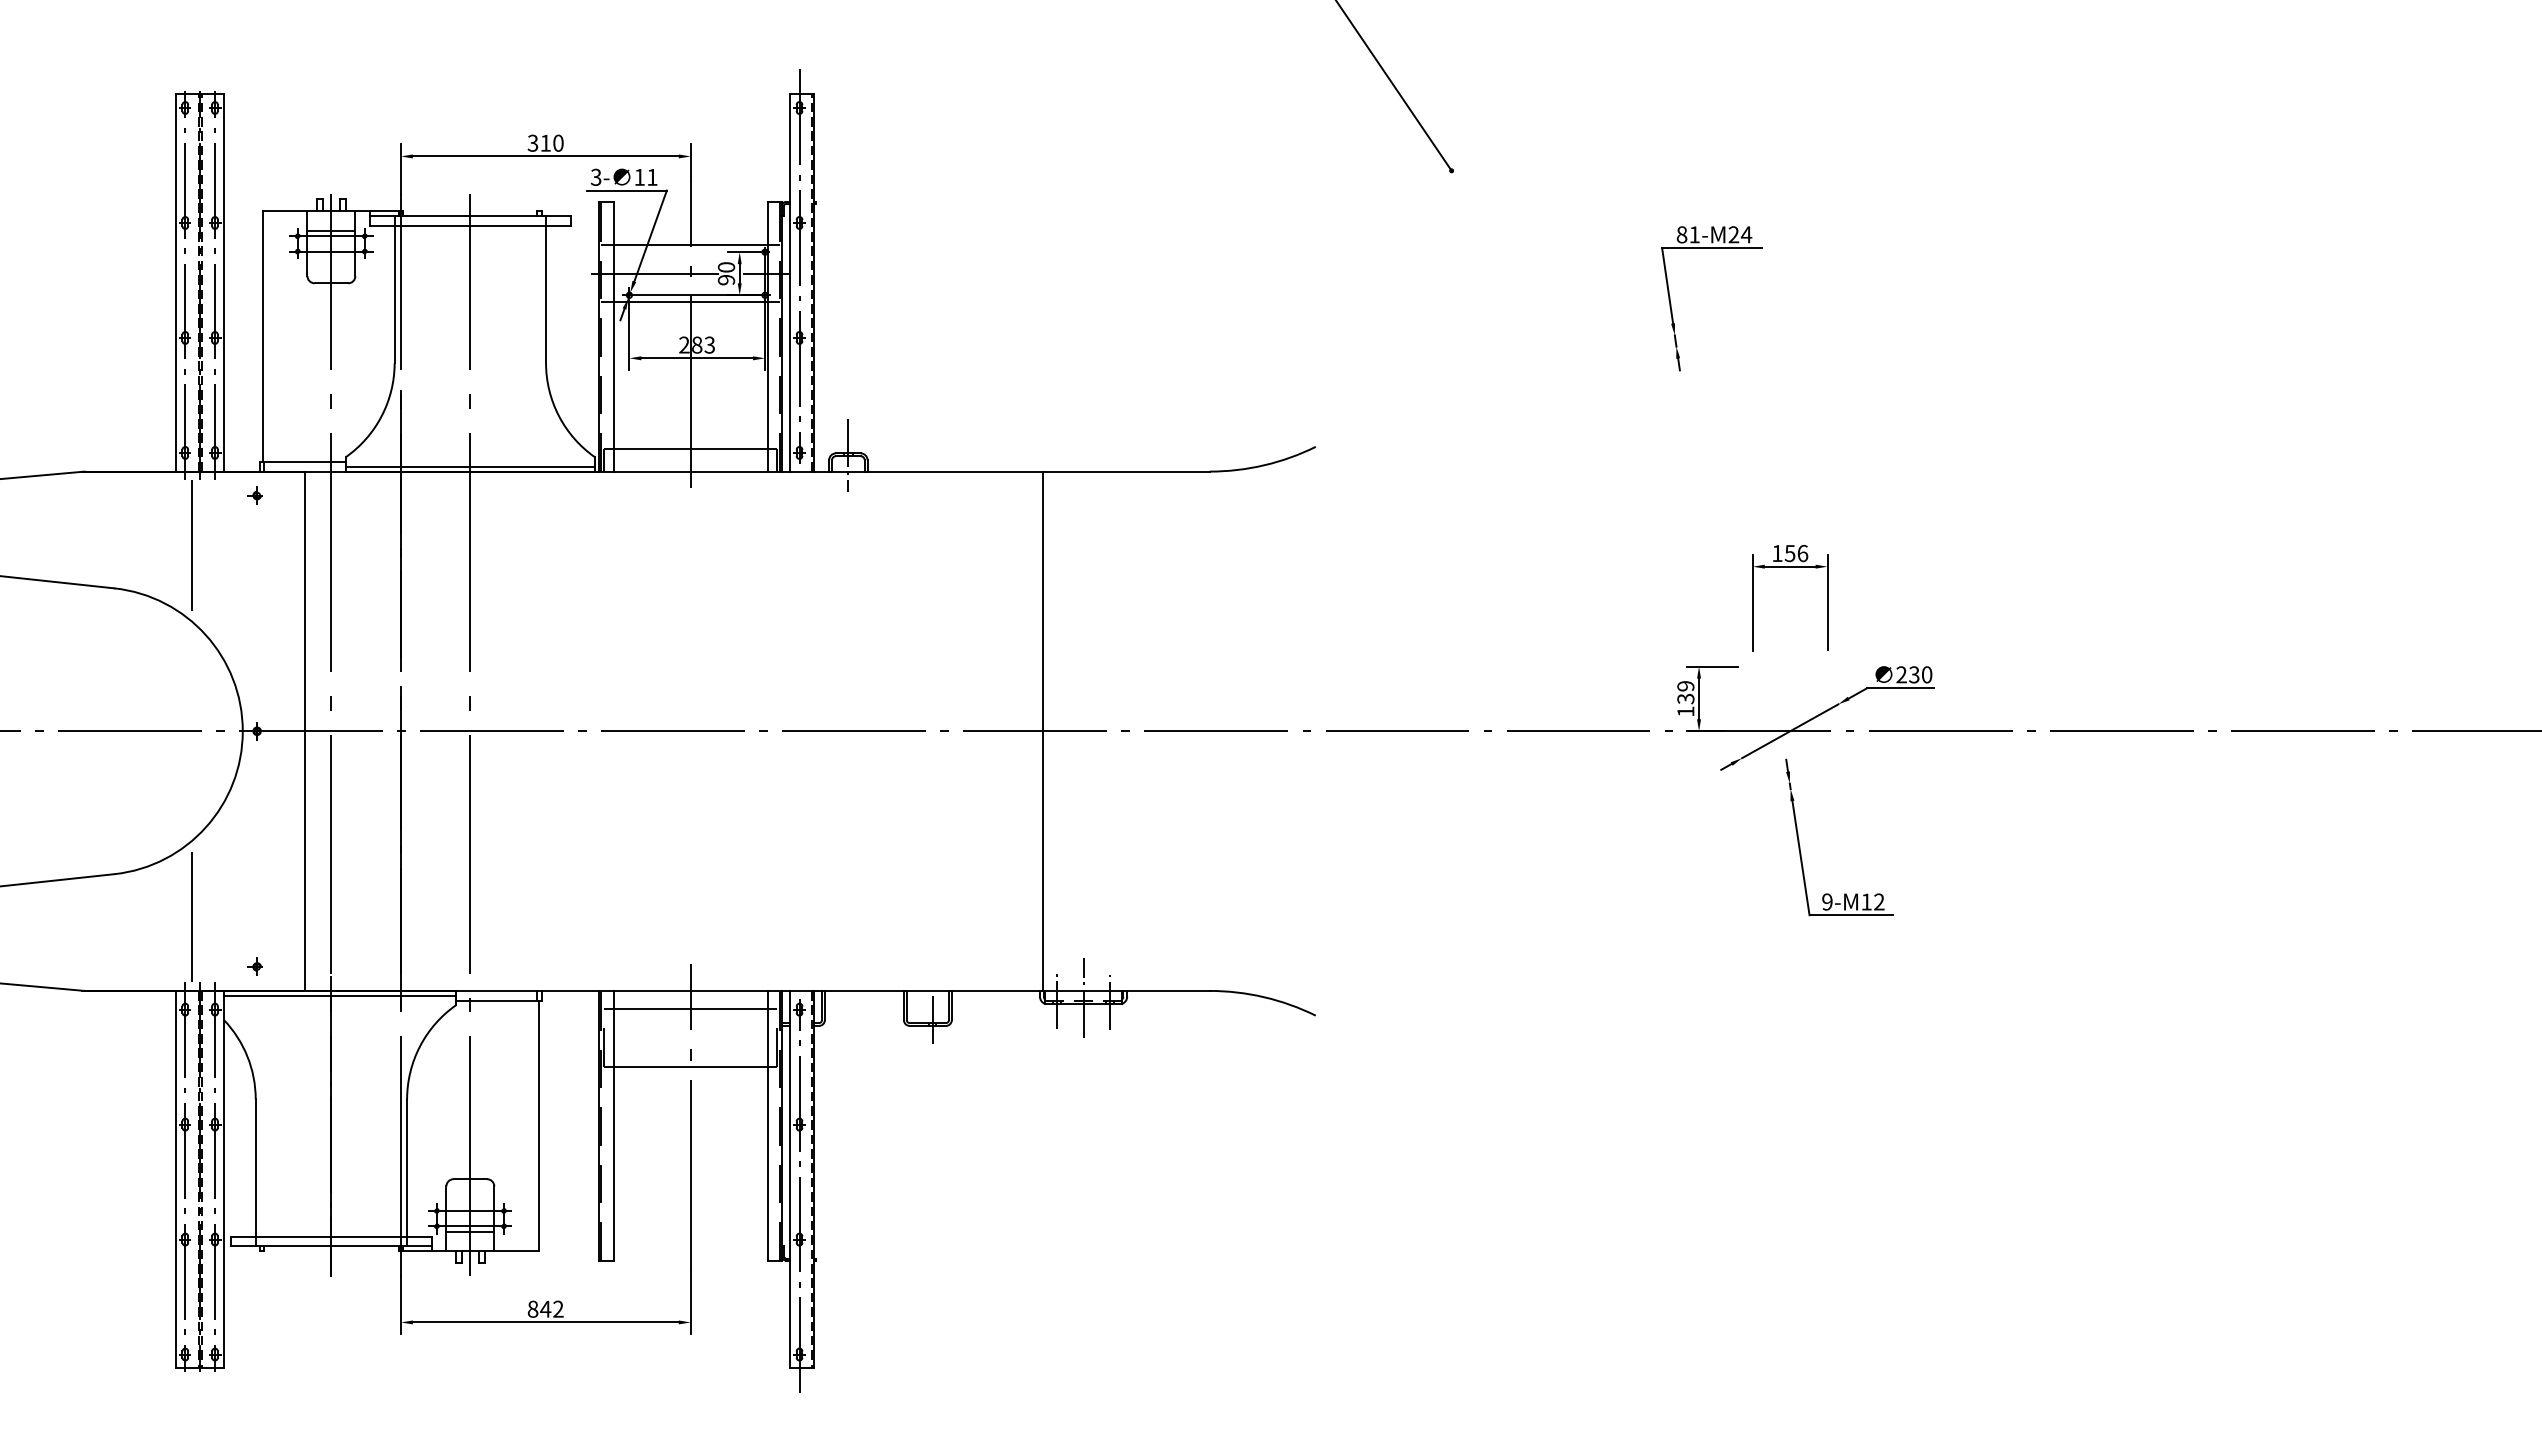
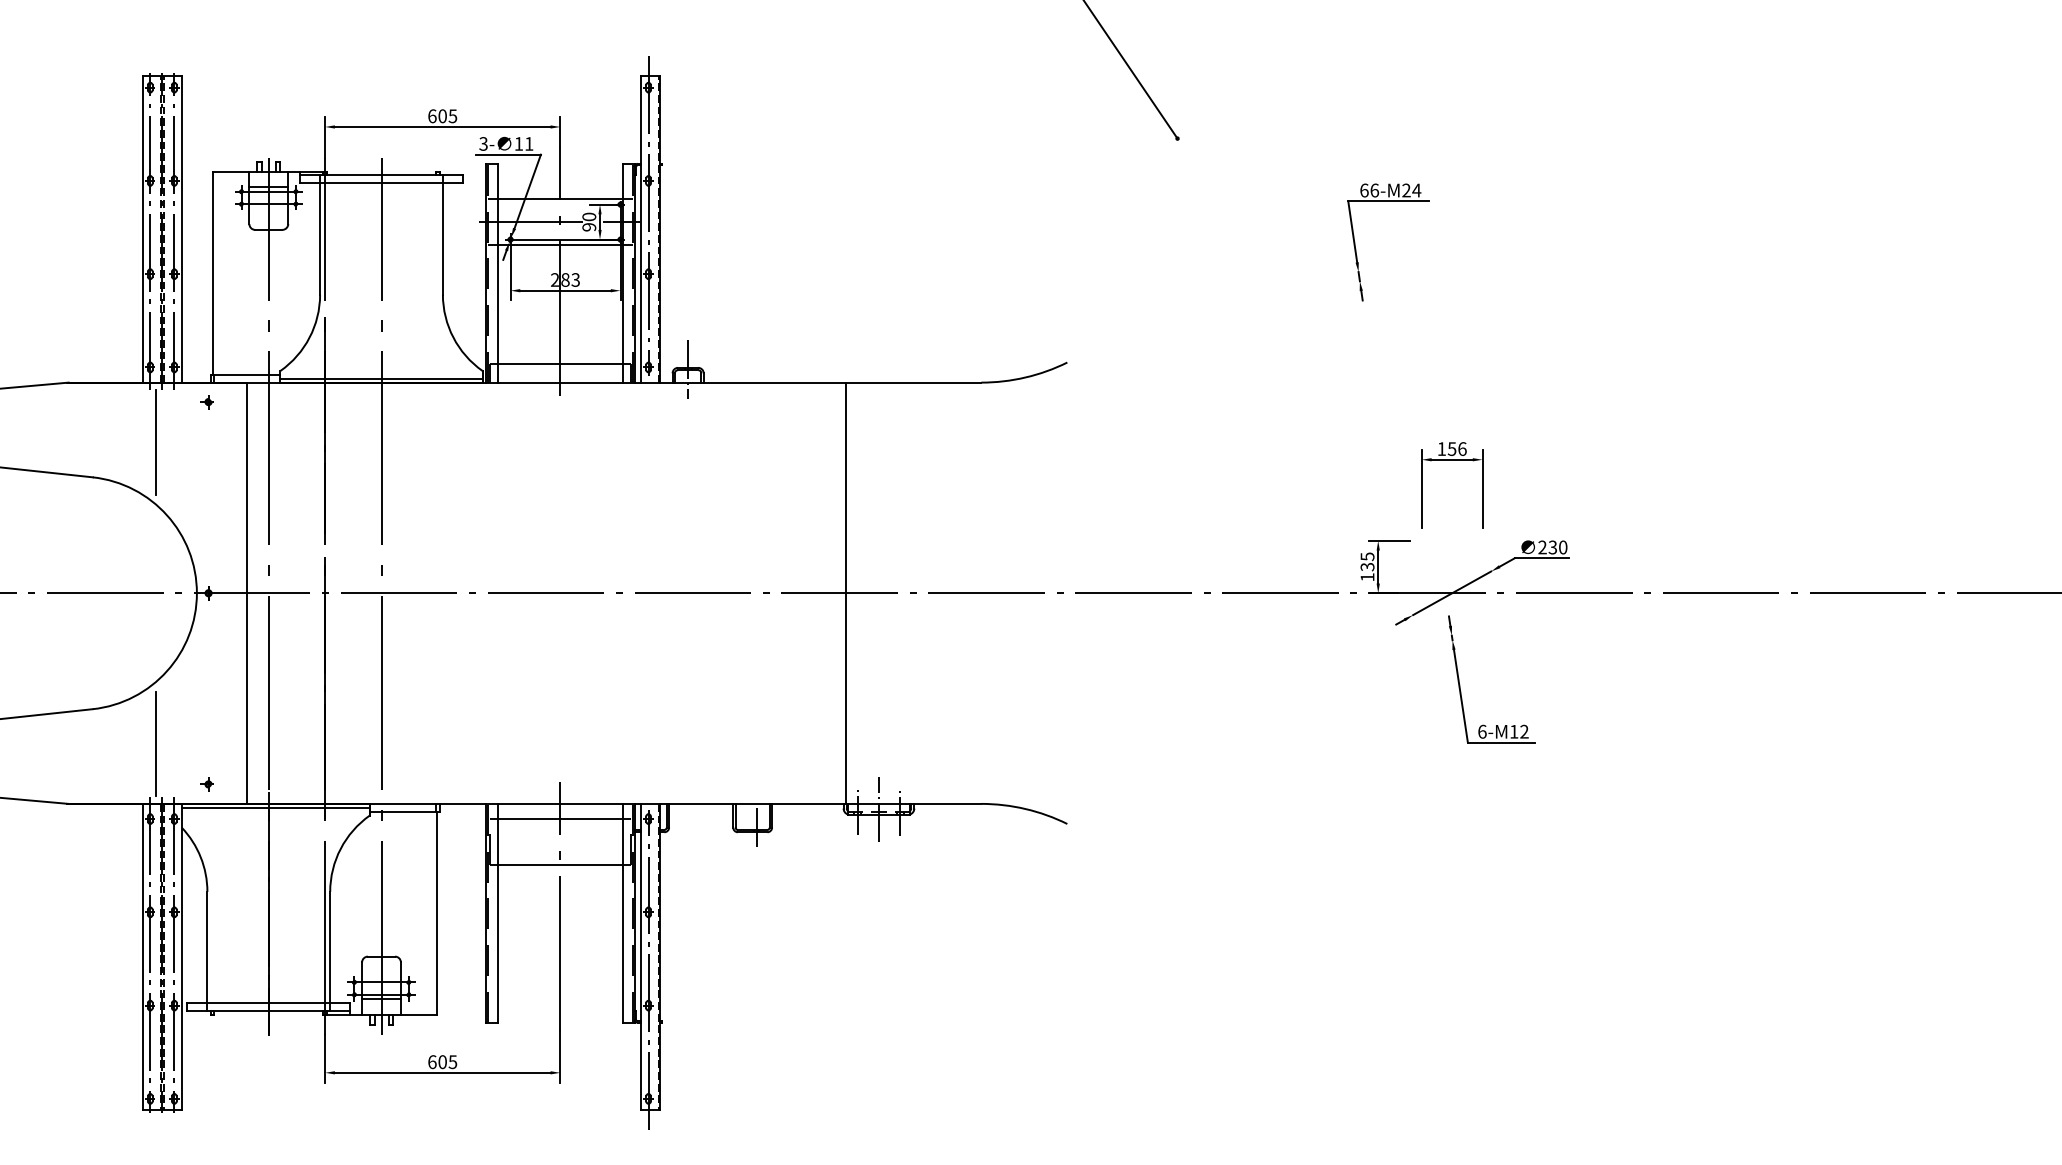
text: (545, 142) -> (442, 115), 310 -> 605
text: (1688, 234) -> (1369, 190), 81-M24 -> 66-M24
text: (1685, 686) -> (1367, 556), 139 -> 135
text: (1827, 901) -> (1482, 731), 9-M12 -> 6-M12
text: (545, 1308) -> (442, 1061), 842 -> 605

